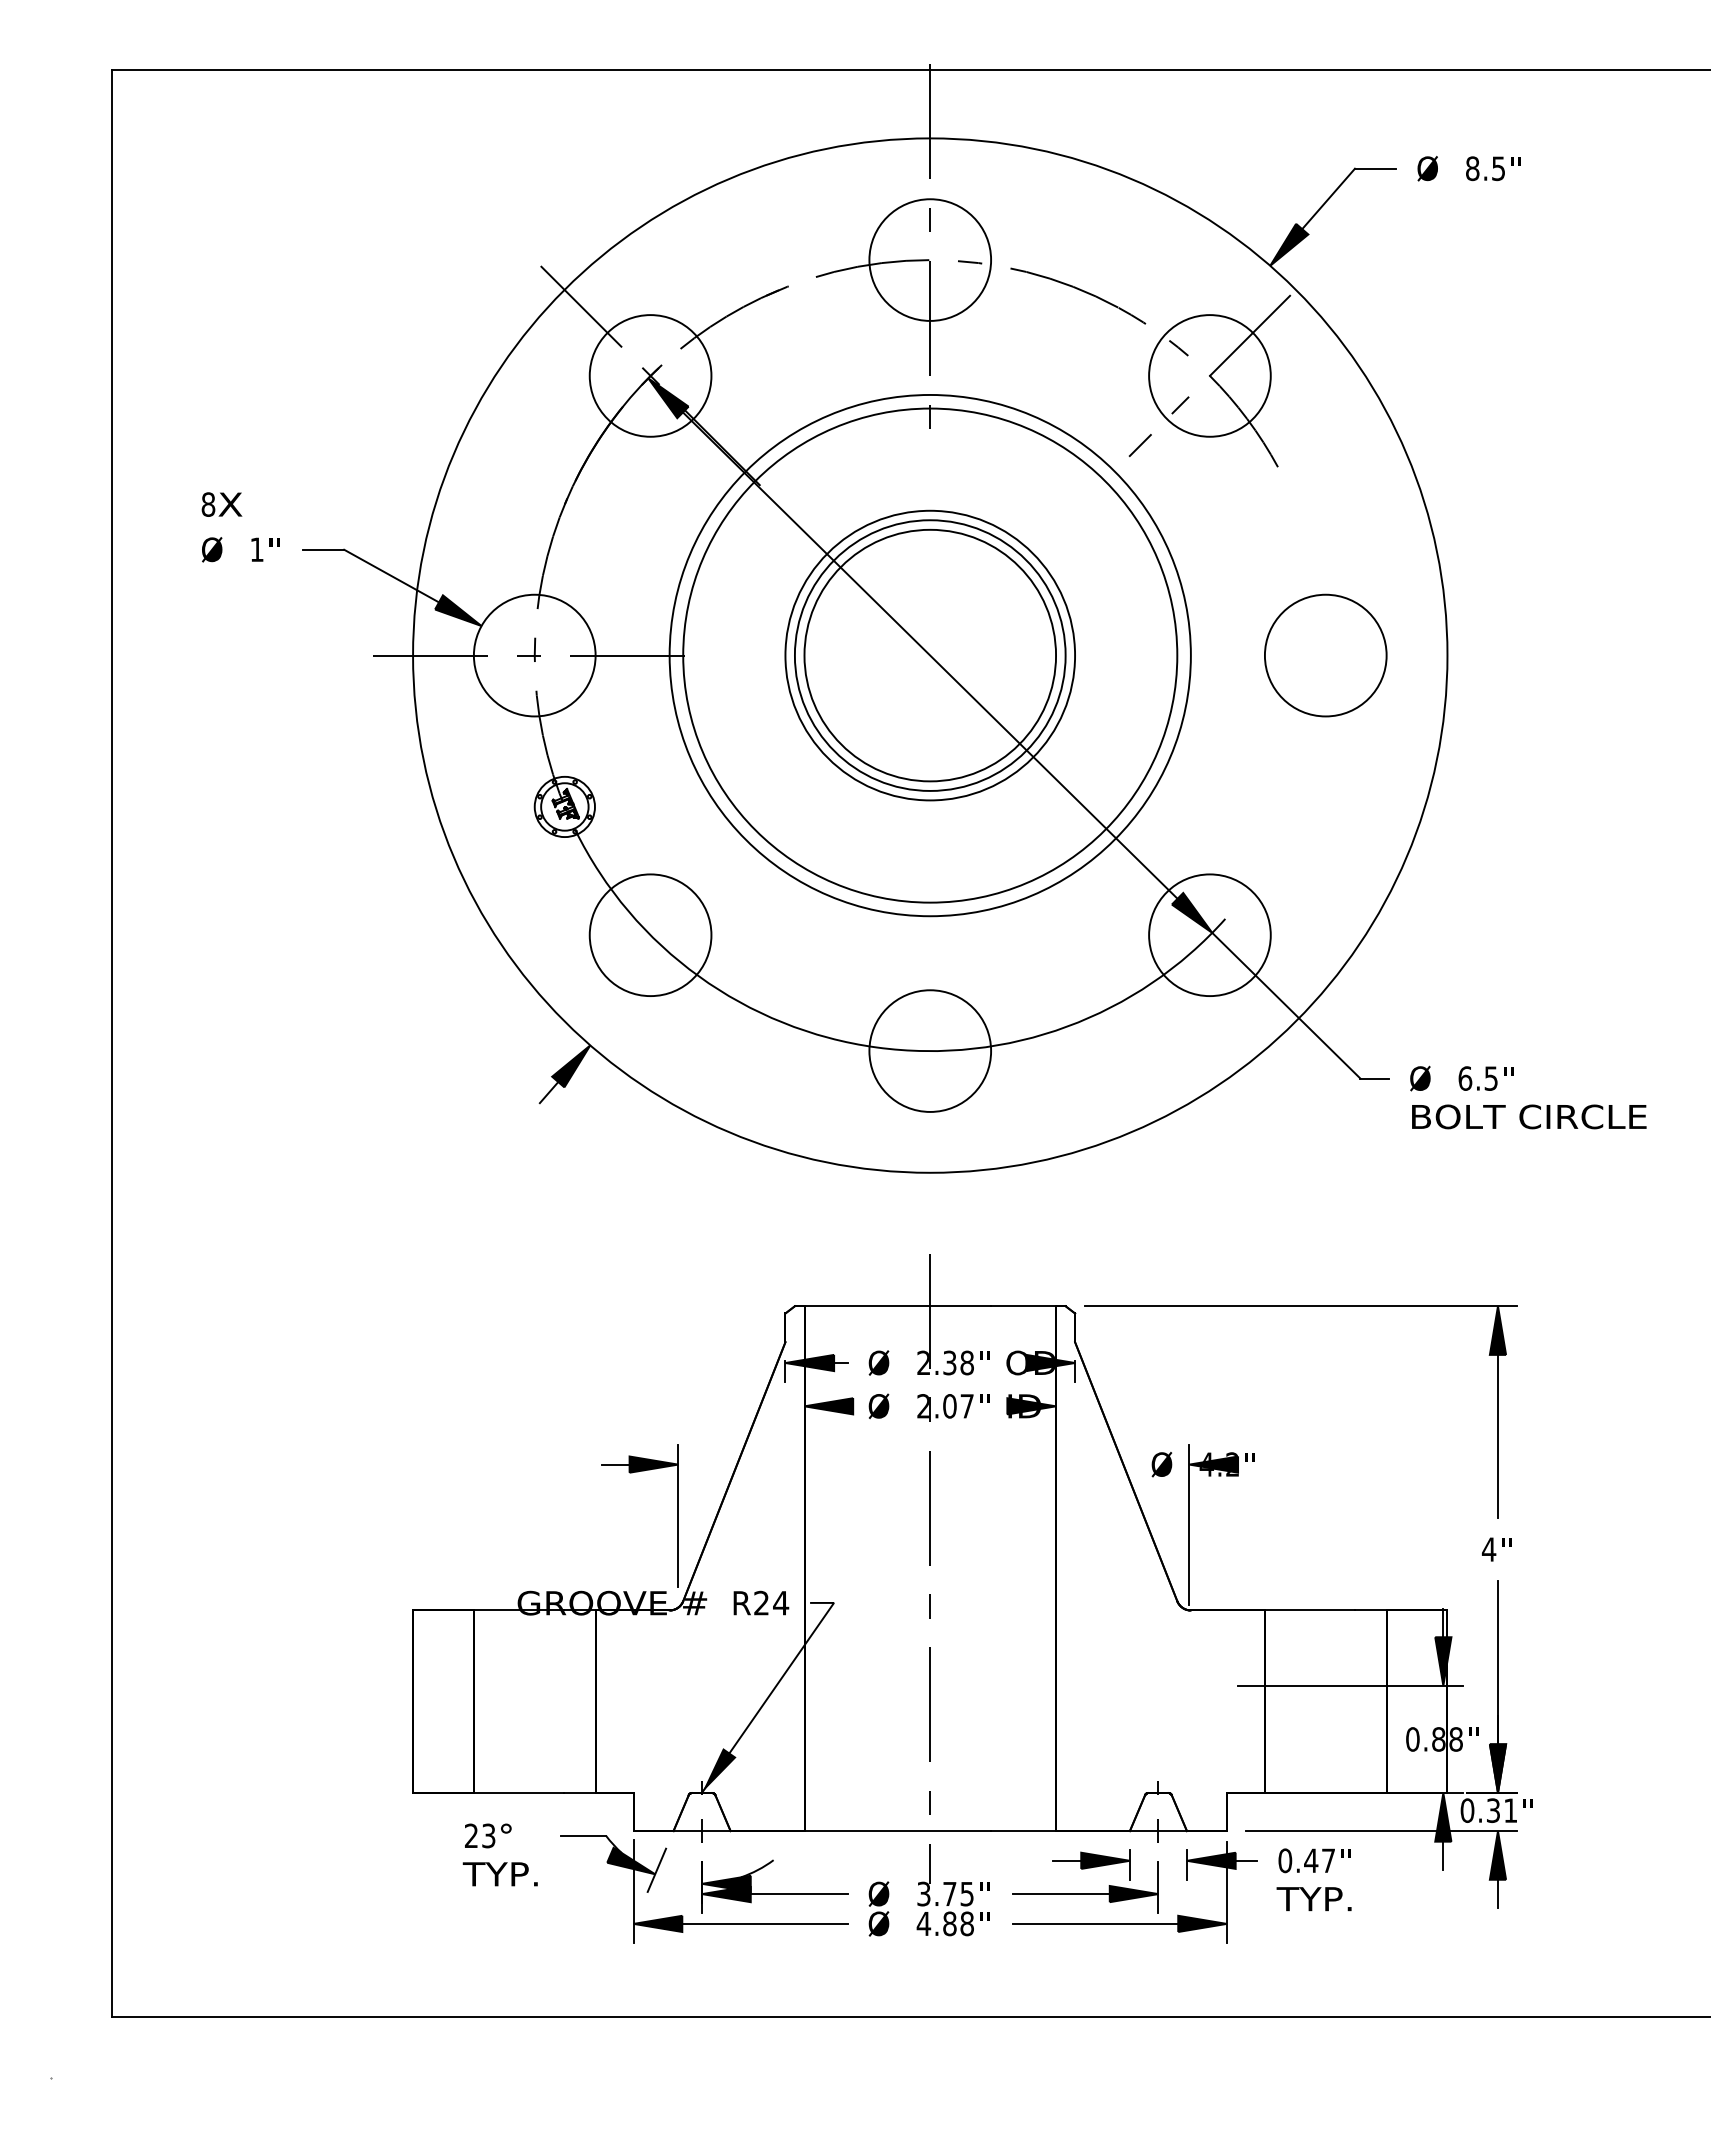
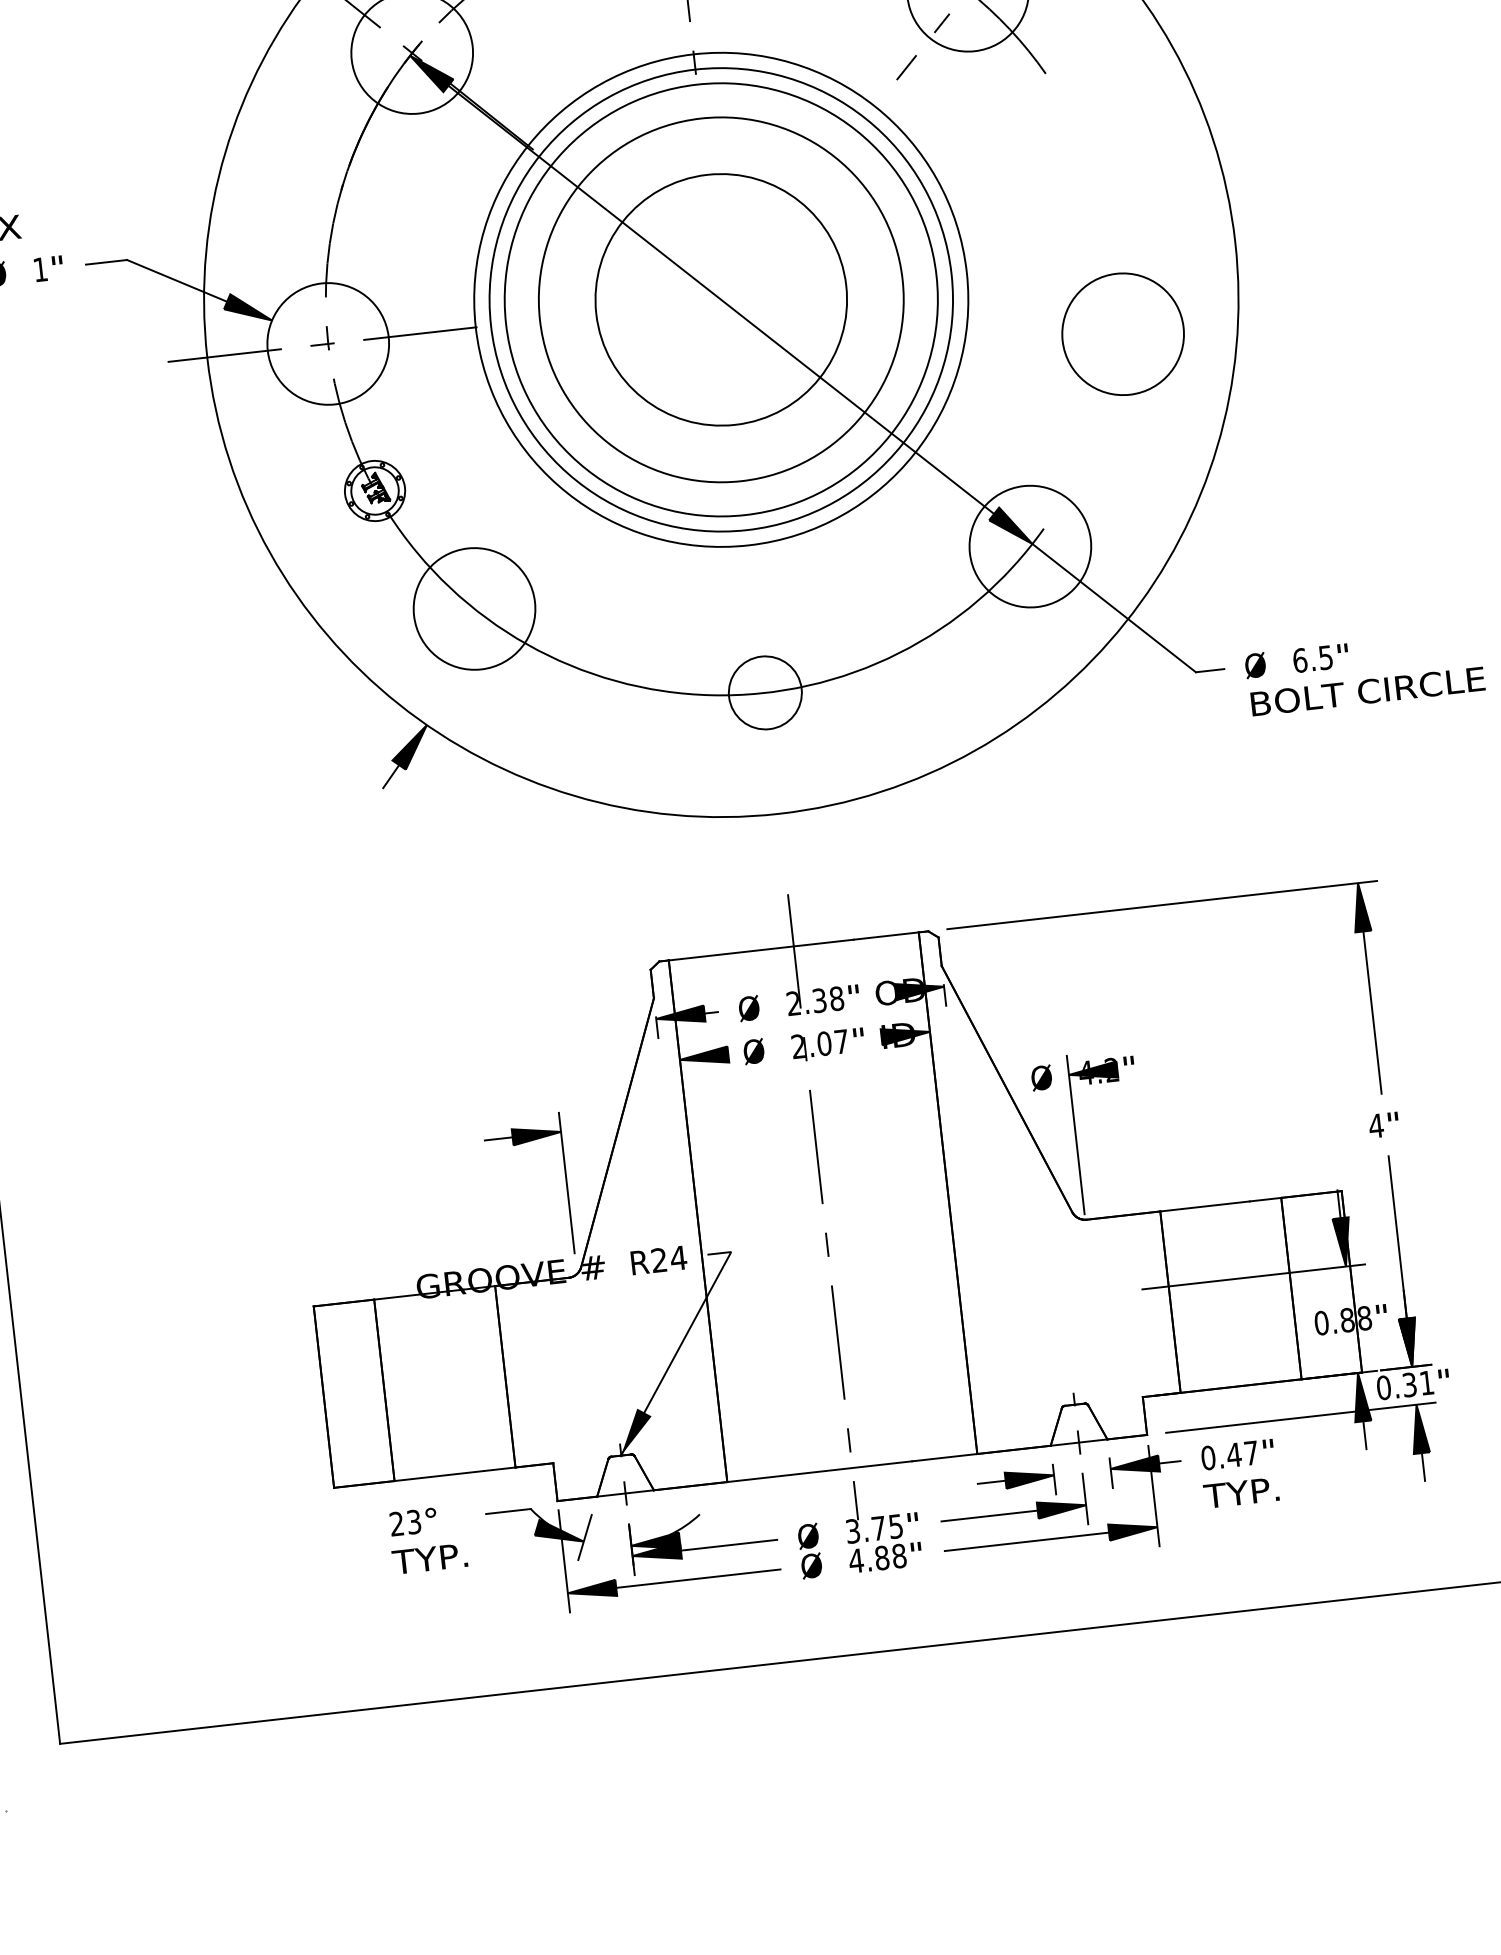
circle: (929, 655) -> (720, 299), size x0.7
circle: (929, 655) -> (720, 299), size x1.6
circle: (930, 655) -> (721, 299), size x1.6
circle: (1325, 655) -> (1122, 334), moved
circle: (930, 1050) -> (765, 692), size x0.6

